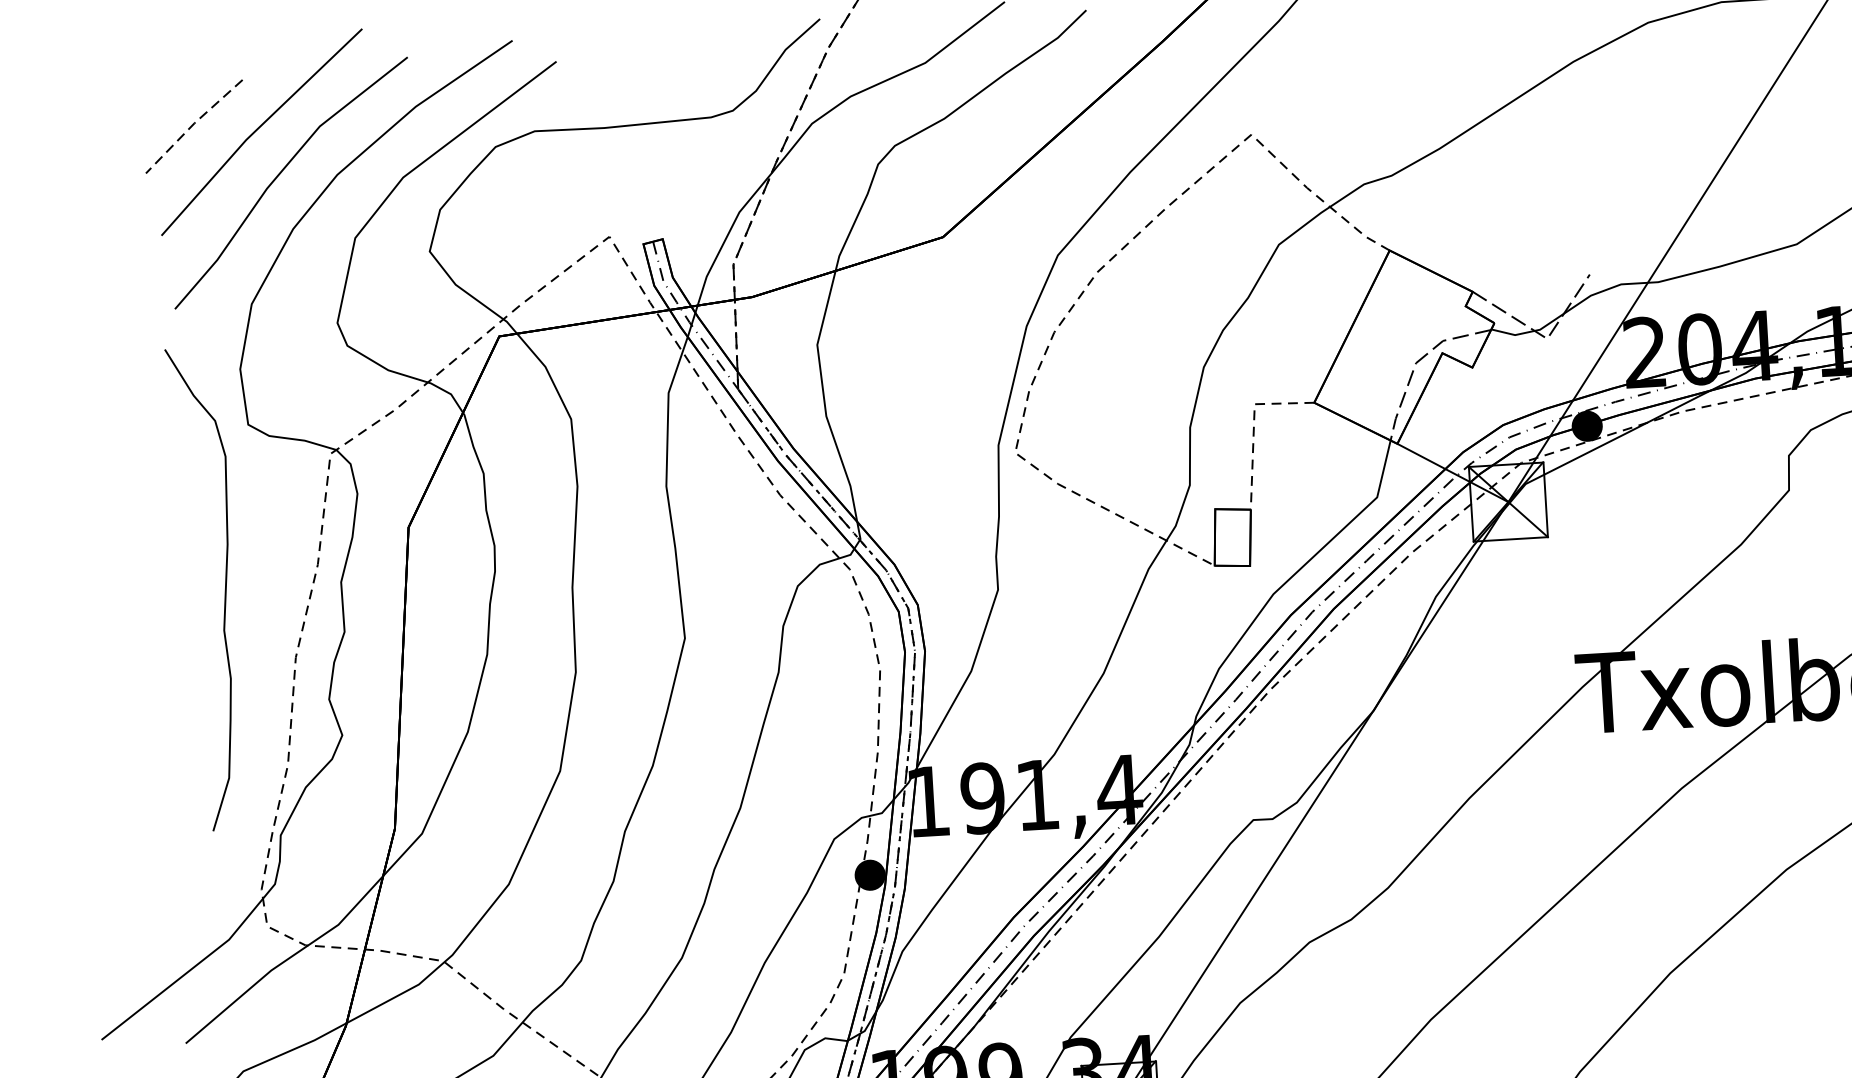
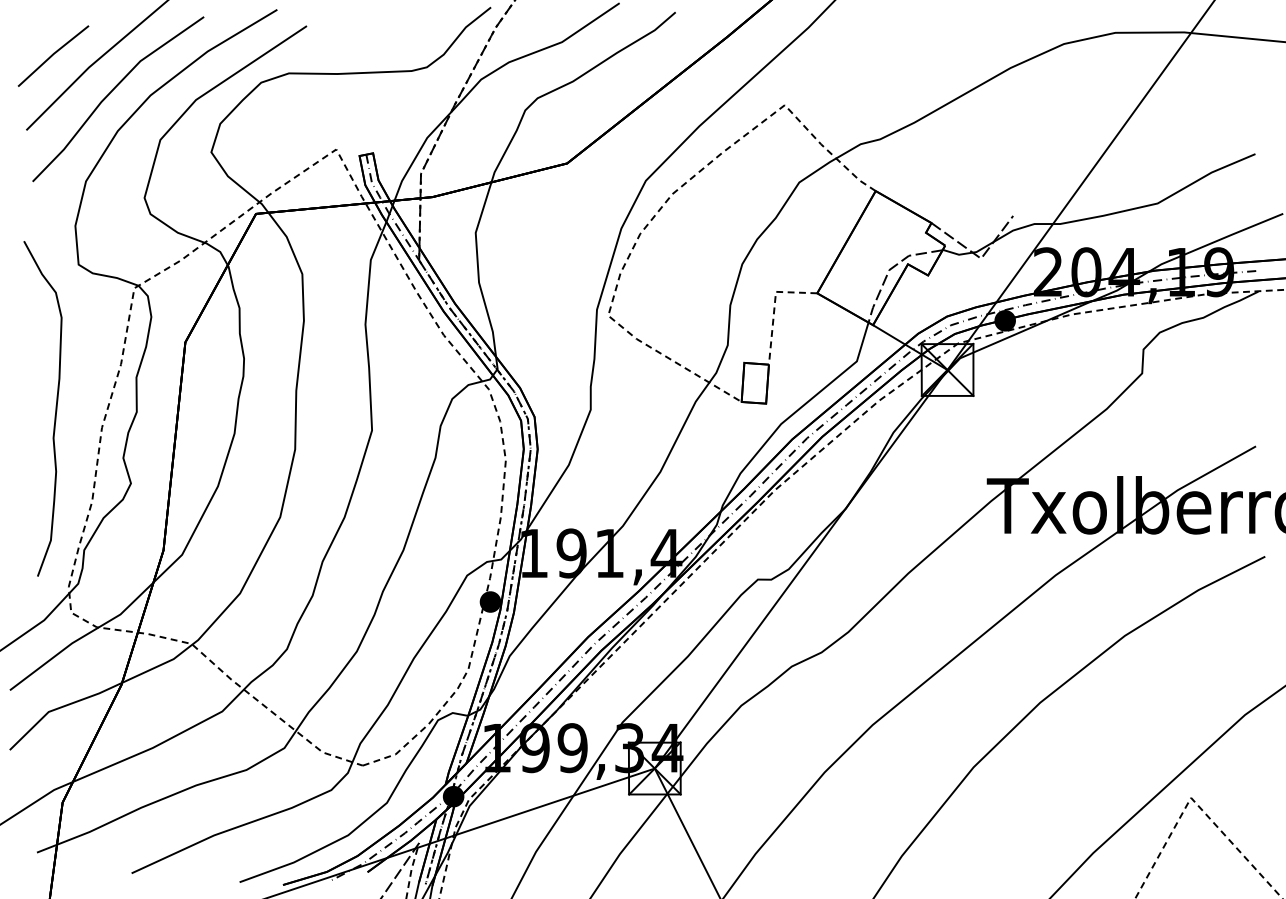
line: (192, 125) -> (52, 55), dashed -> solid
curve: (224, 587) -> (55, 408), moved

